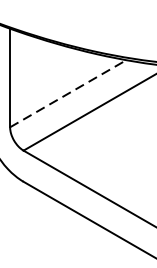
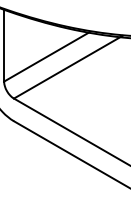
line: (69, 92) -> (47, 56), dashed -> solid

